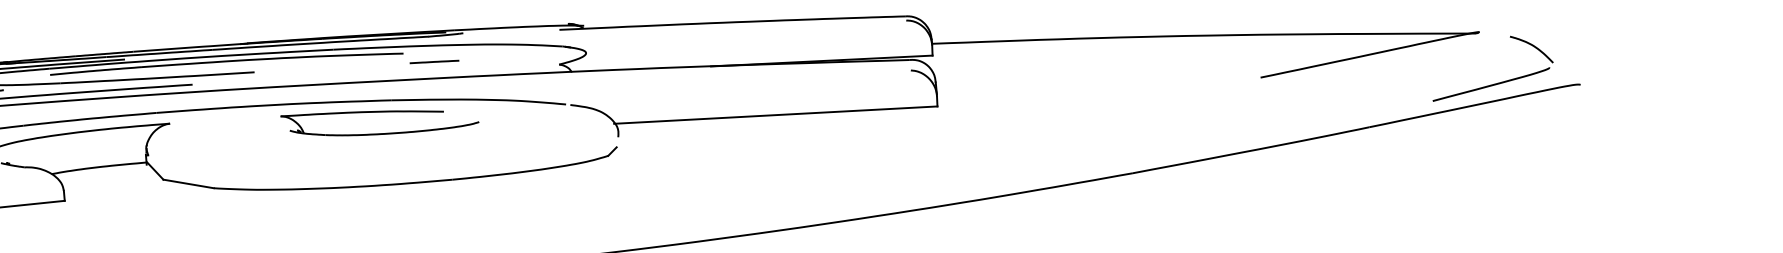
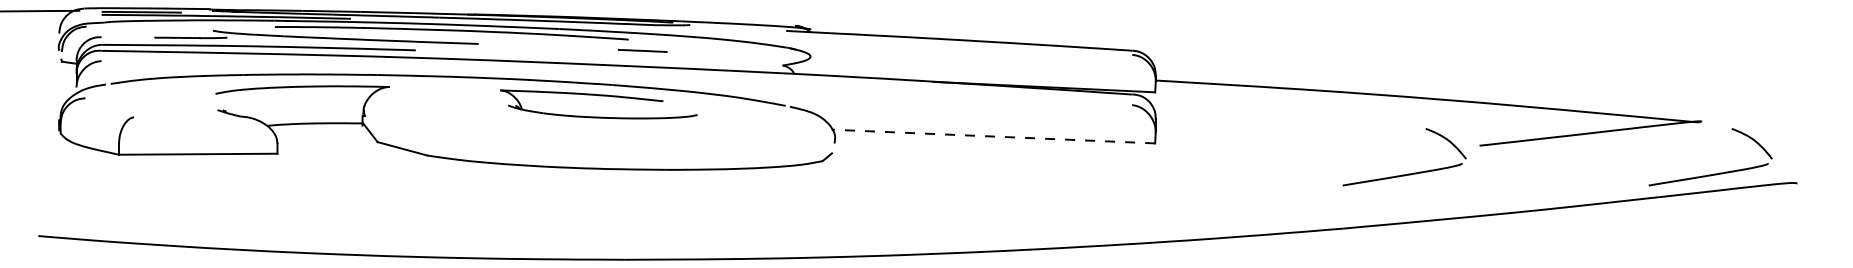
line: (434, 61) -> (642, 50), moved
part: (1191, 112) -> (1407, 173), added
line: (775, 115) -> (993, 136), solid -> dashed

